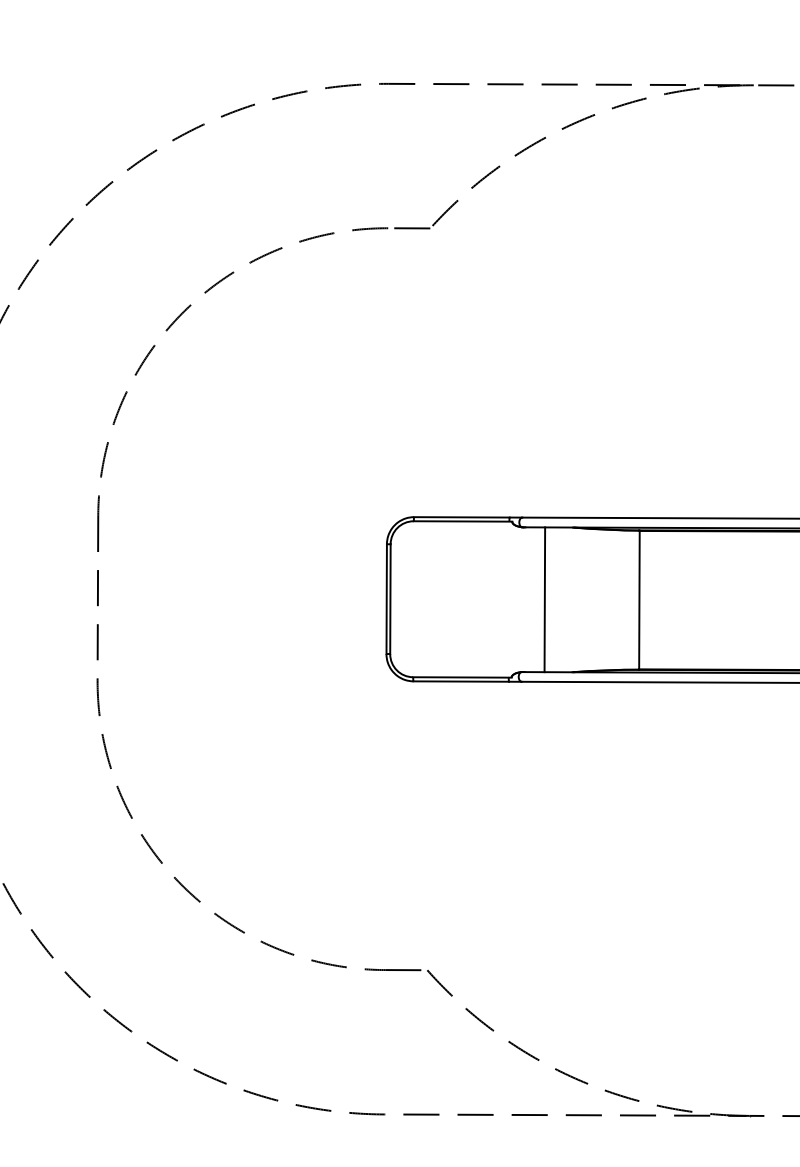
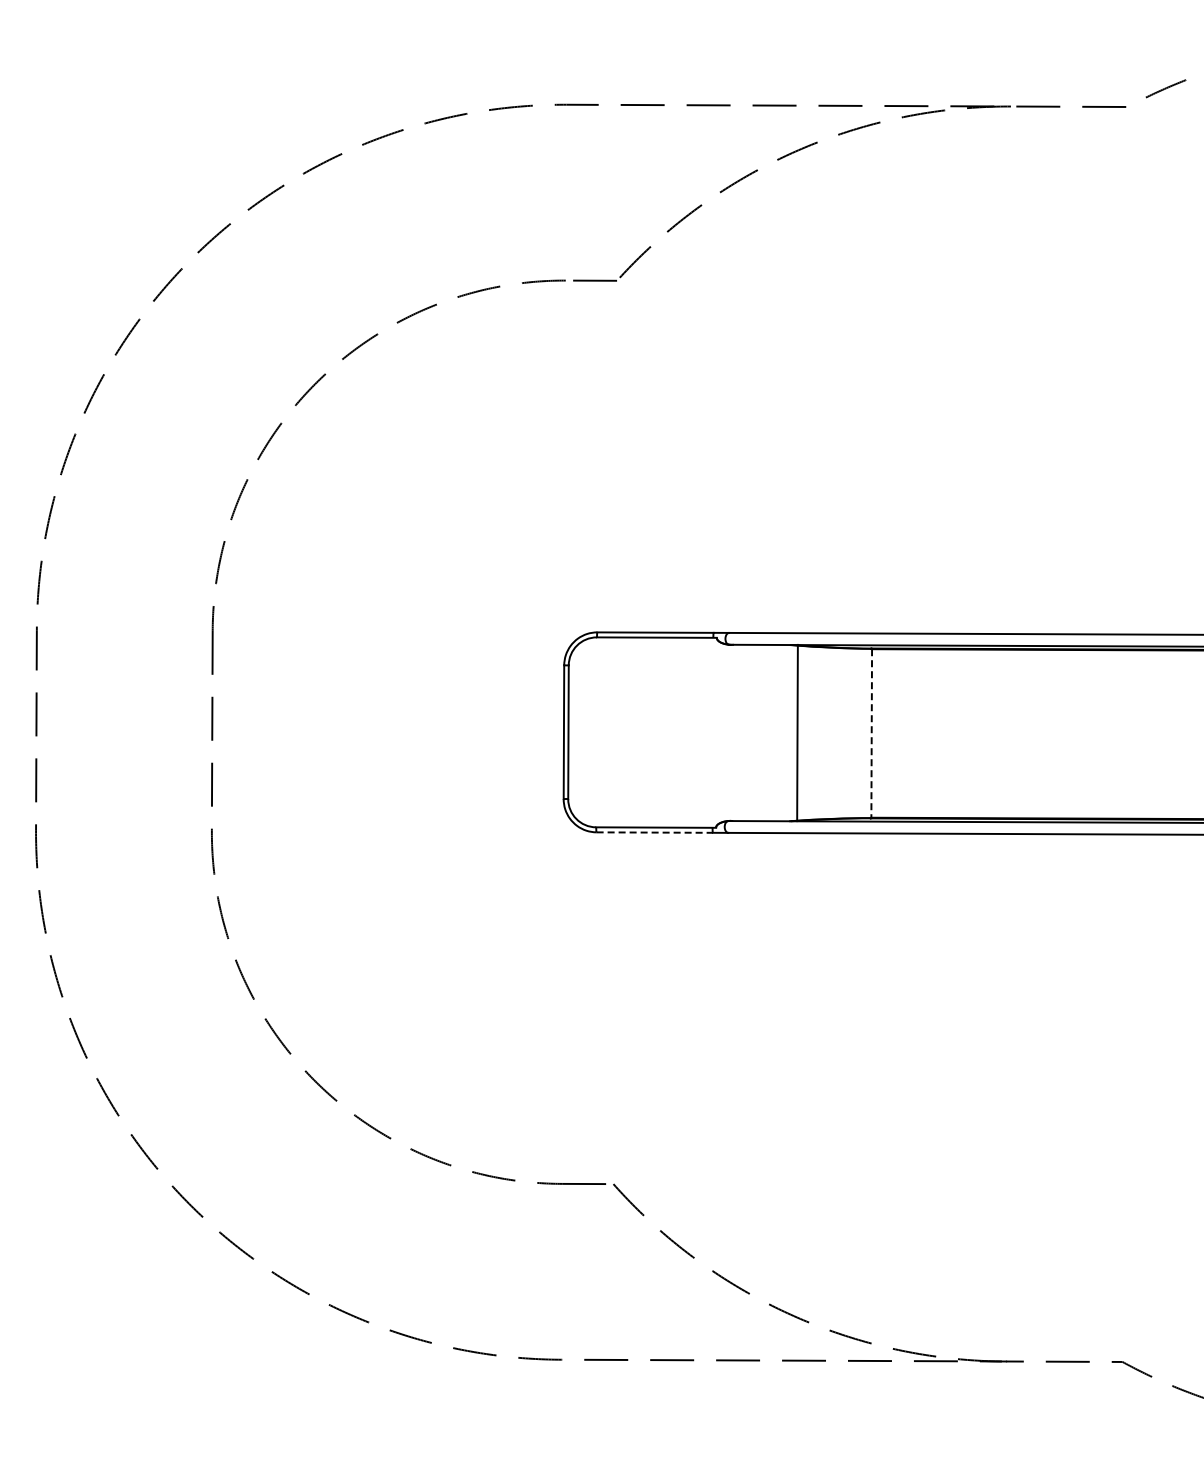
line: (544, 599) -> (797, 732), moved
line: (639, 600) -> (871, 733), solid -> dashed
line: (461, 681) -> (655, 832), solid -> dashed

